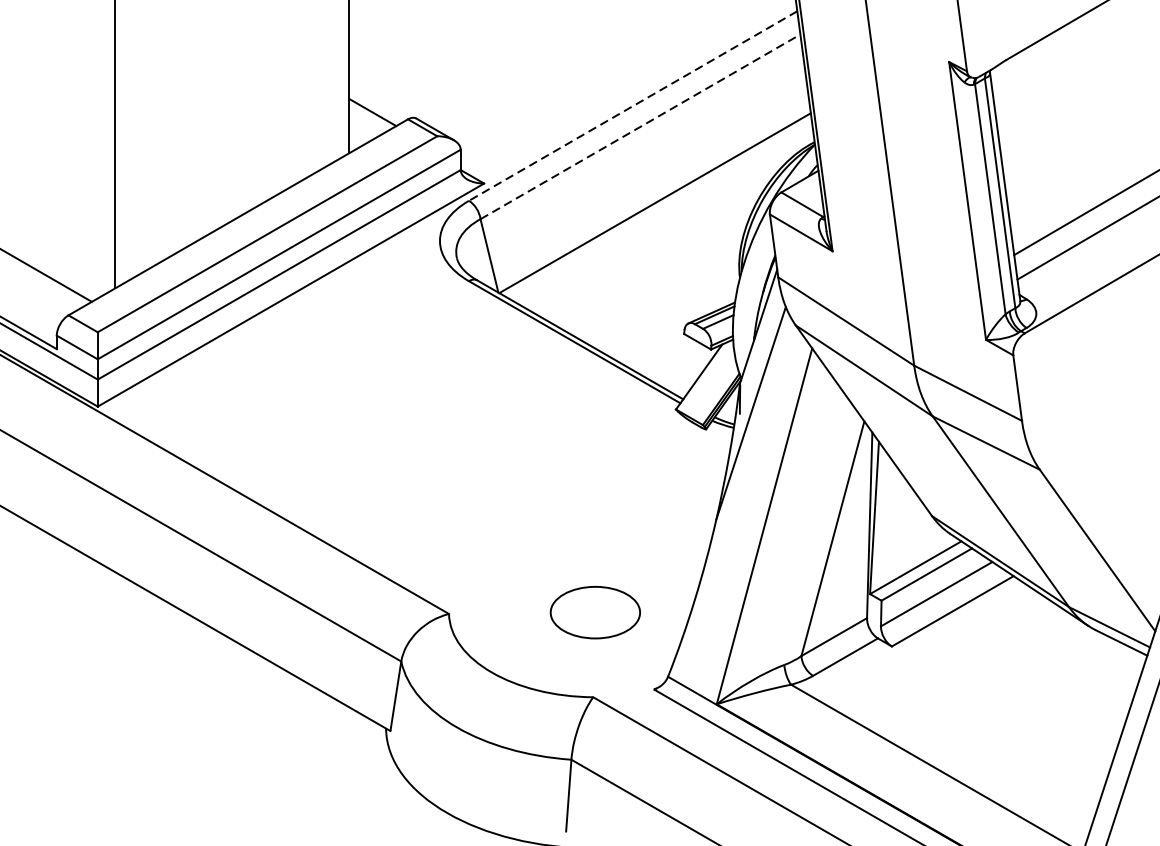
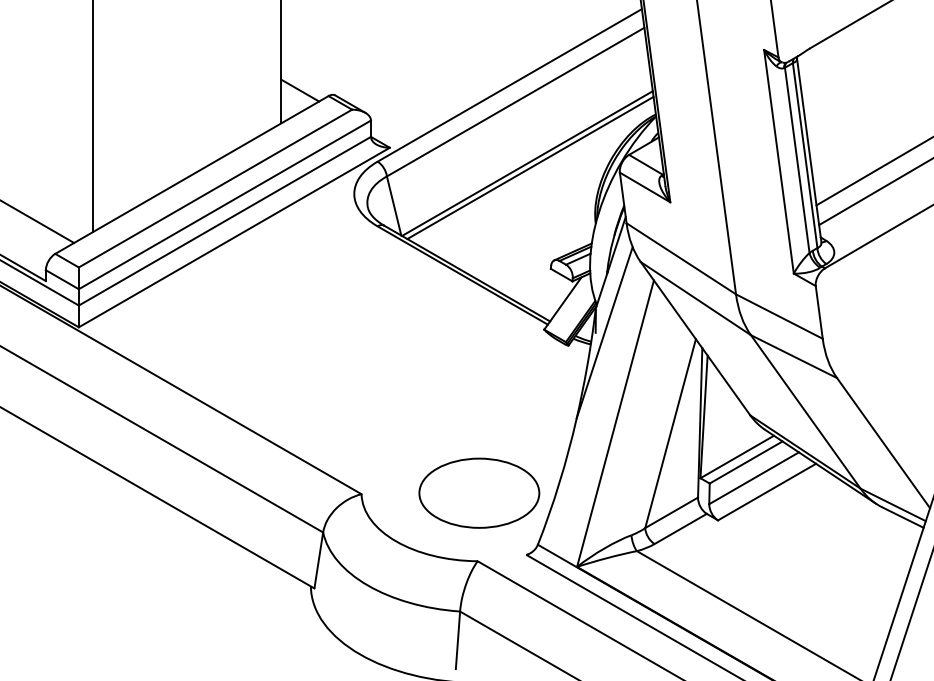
line: (632, 106) -> (509, 85), dashed -> solid
line: (640, 127) -> (515, 102), dashed -> solid
line: (658, 208) -> (530, 167), added
part: (595, 611) -> (479, 492), size x1.67

